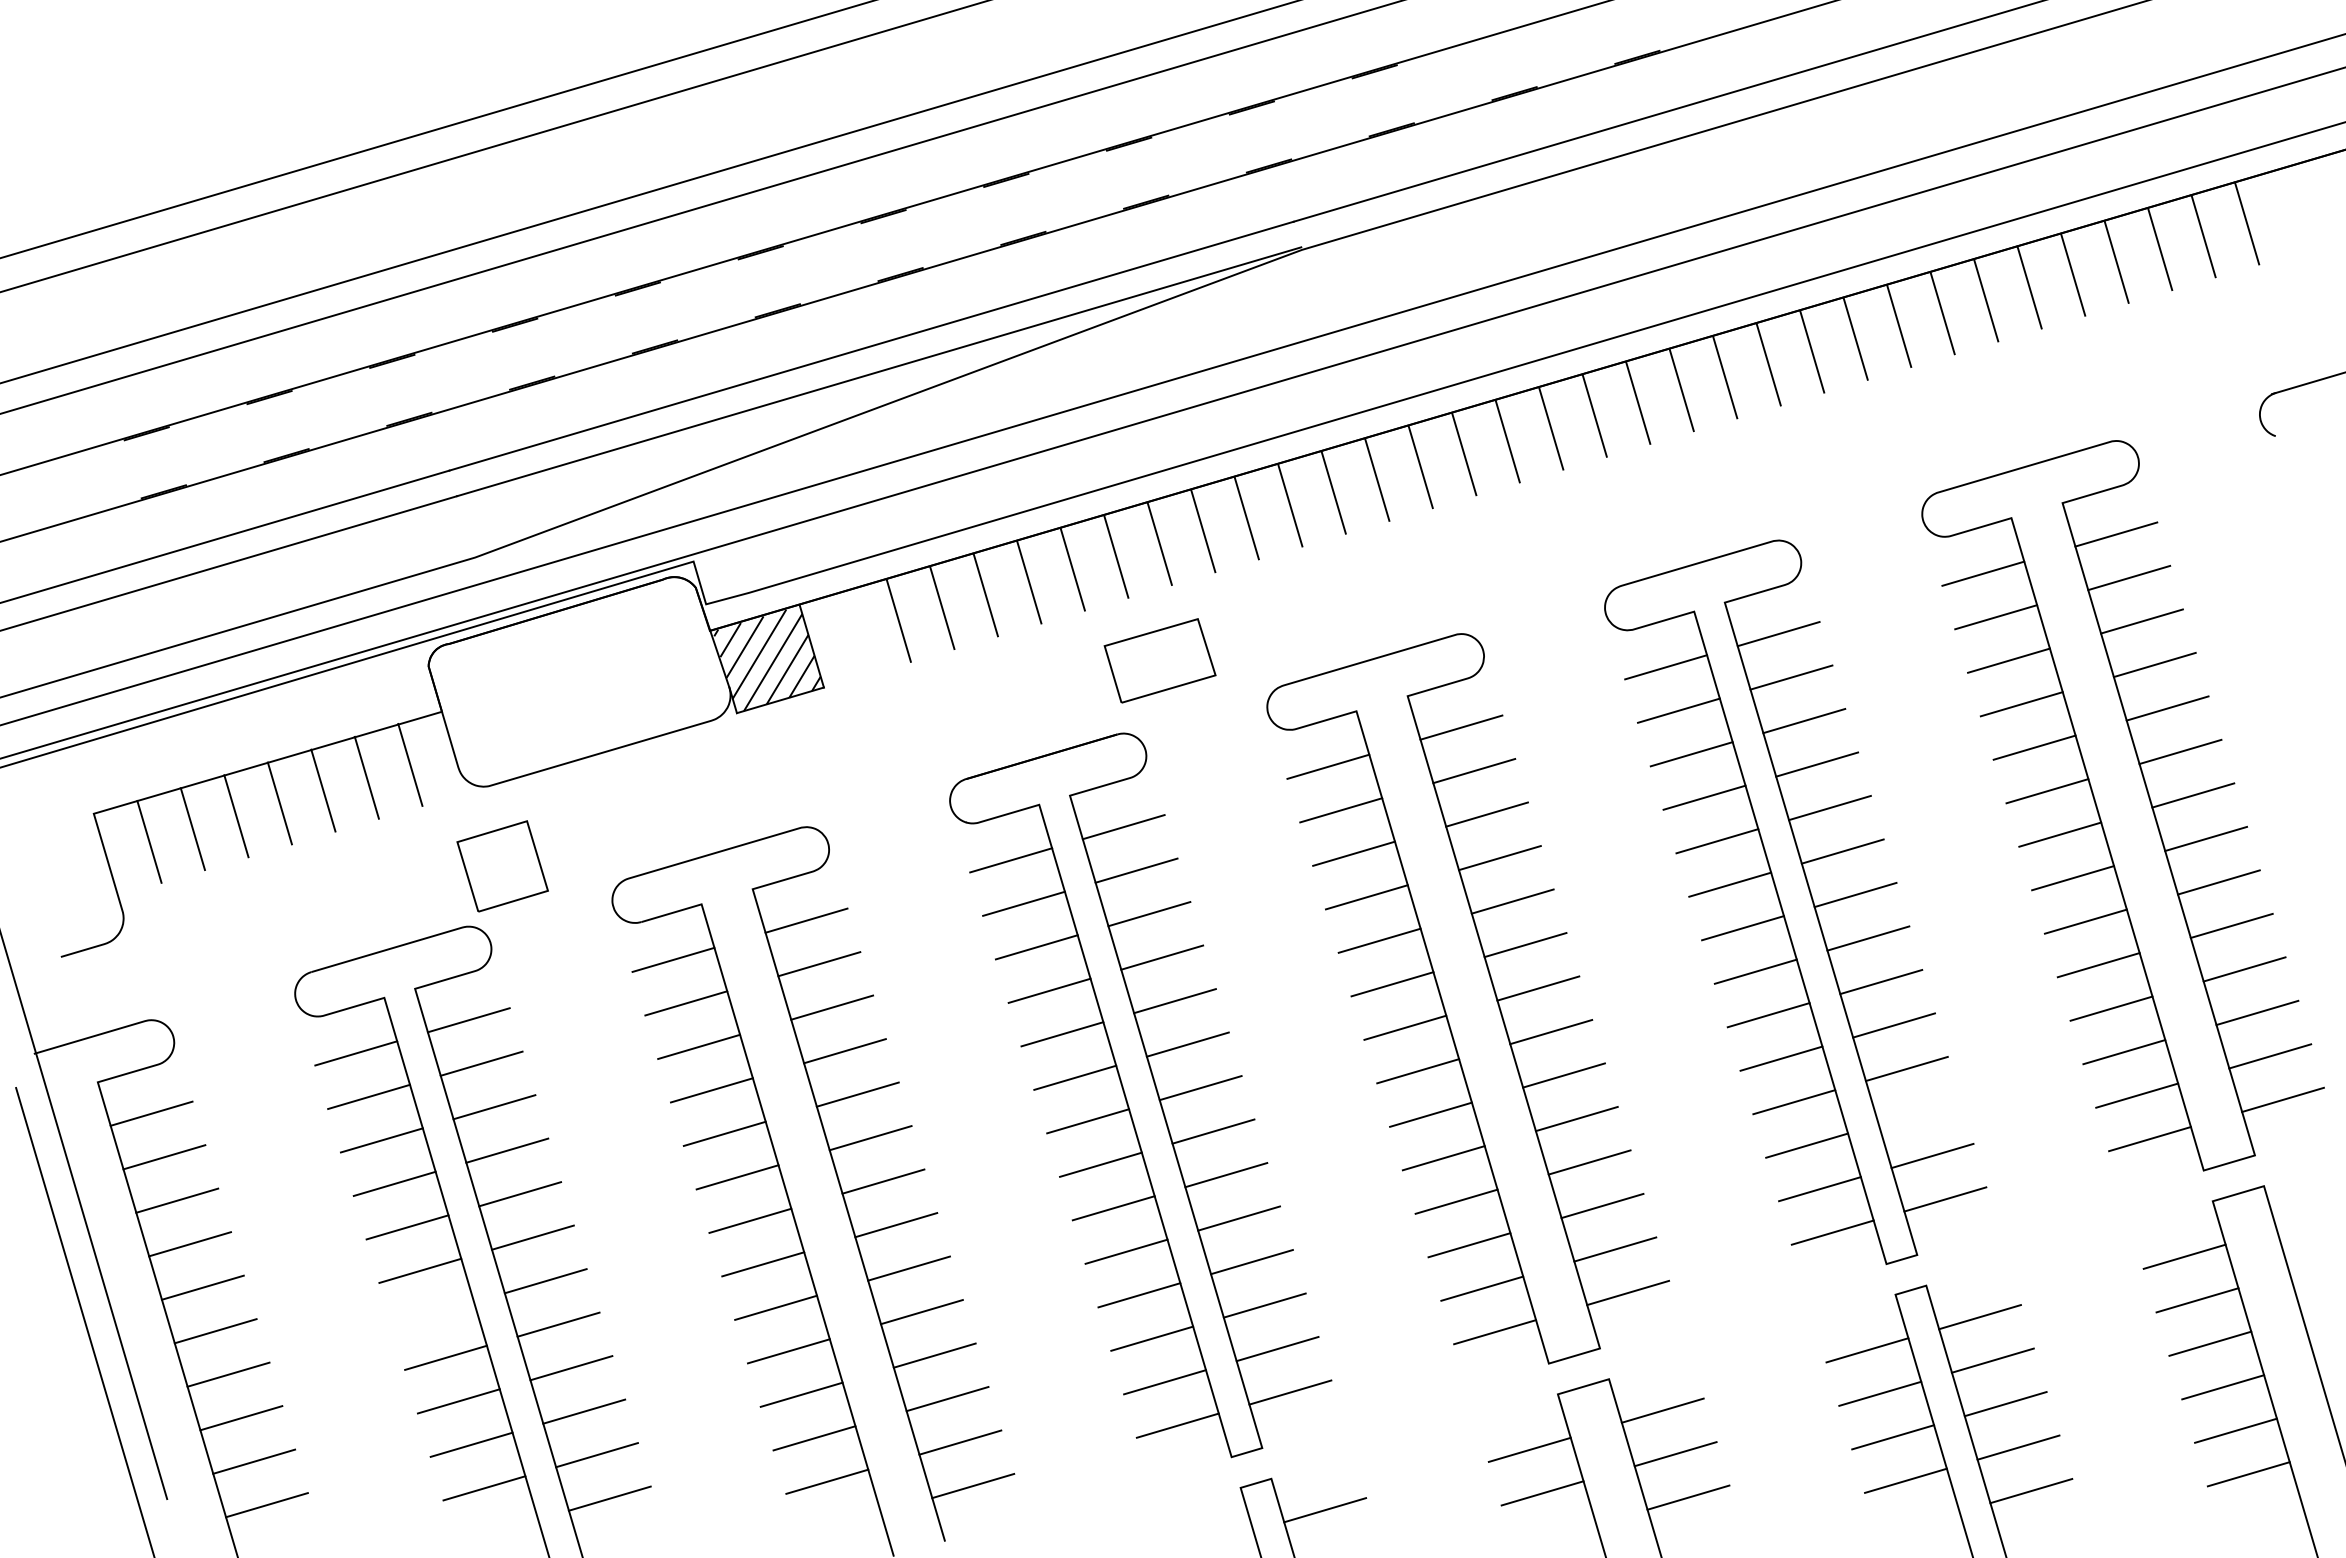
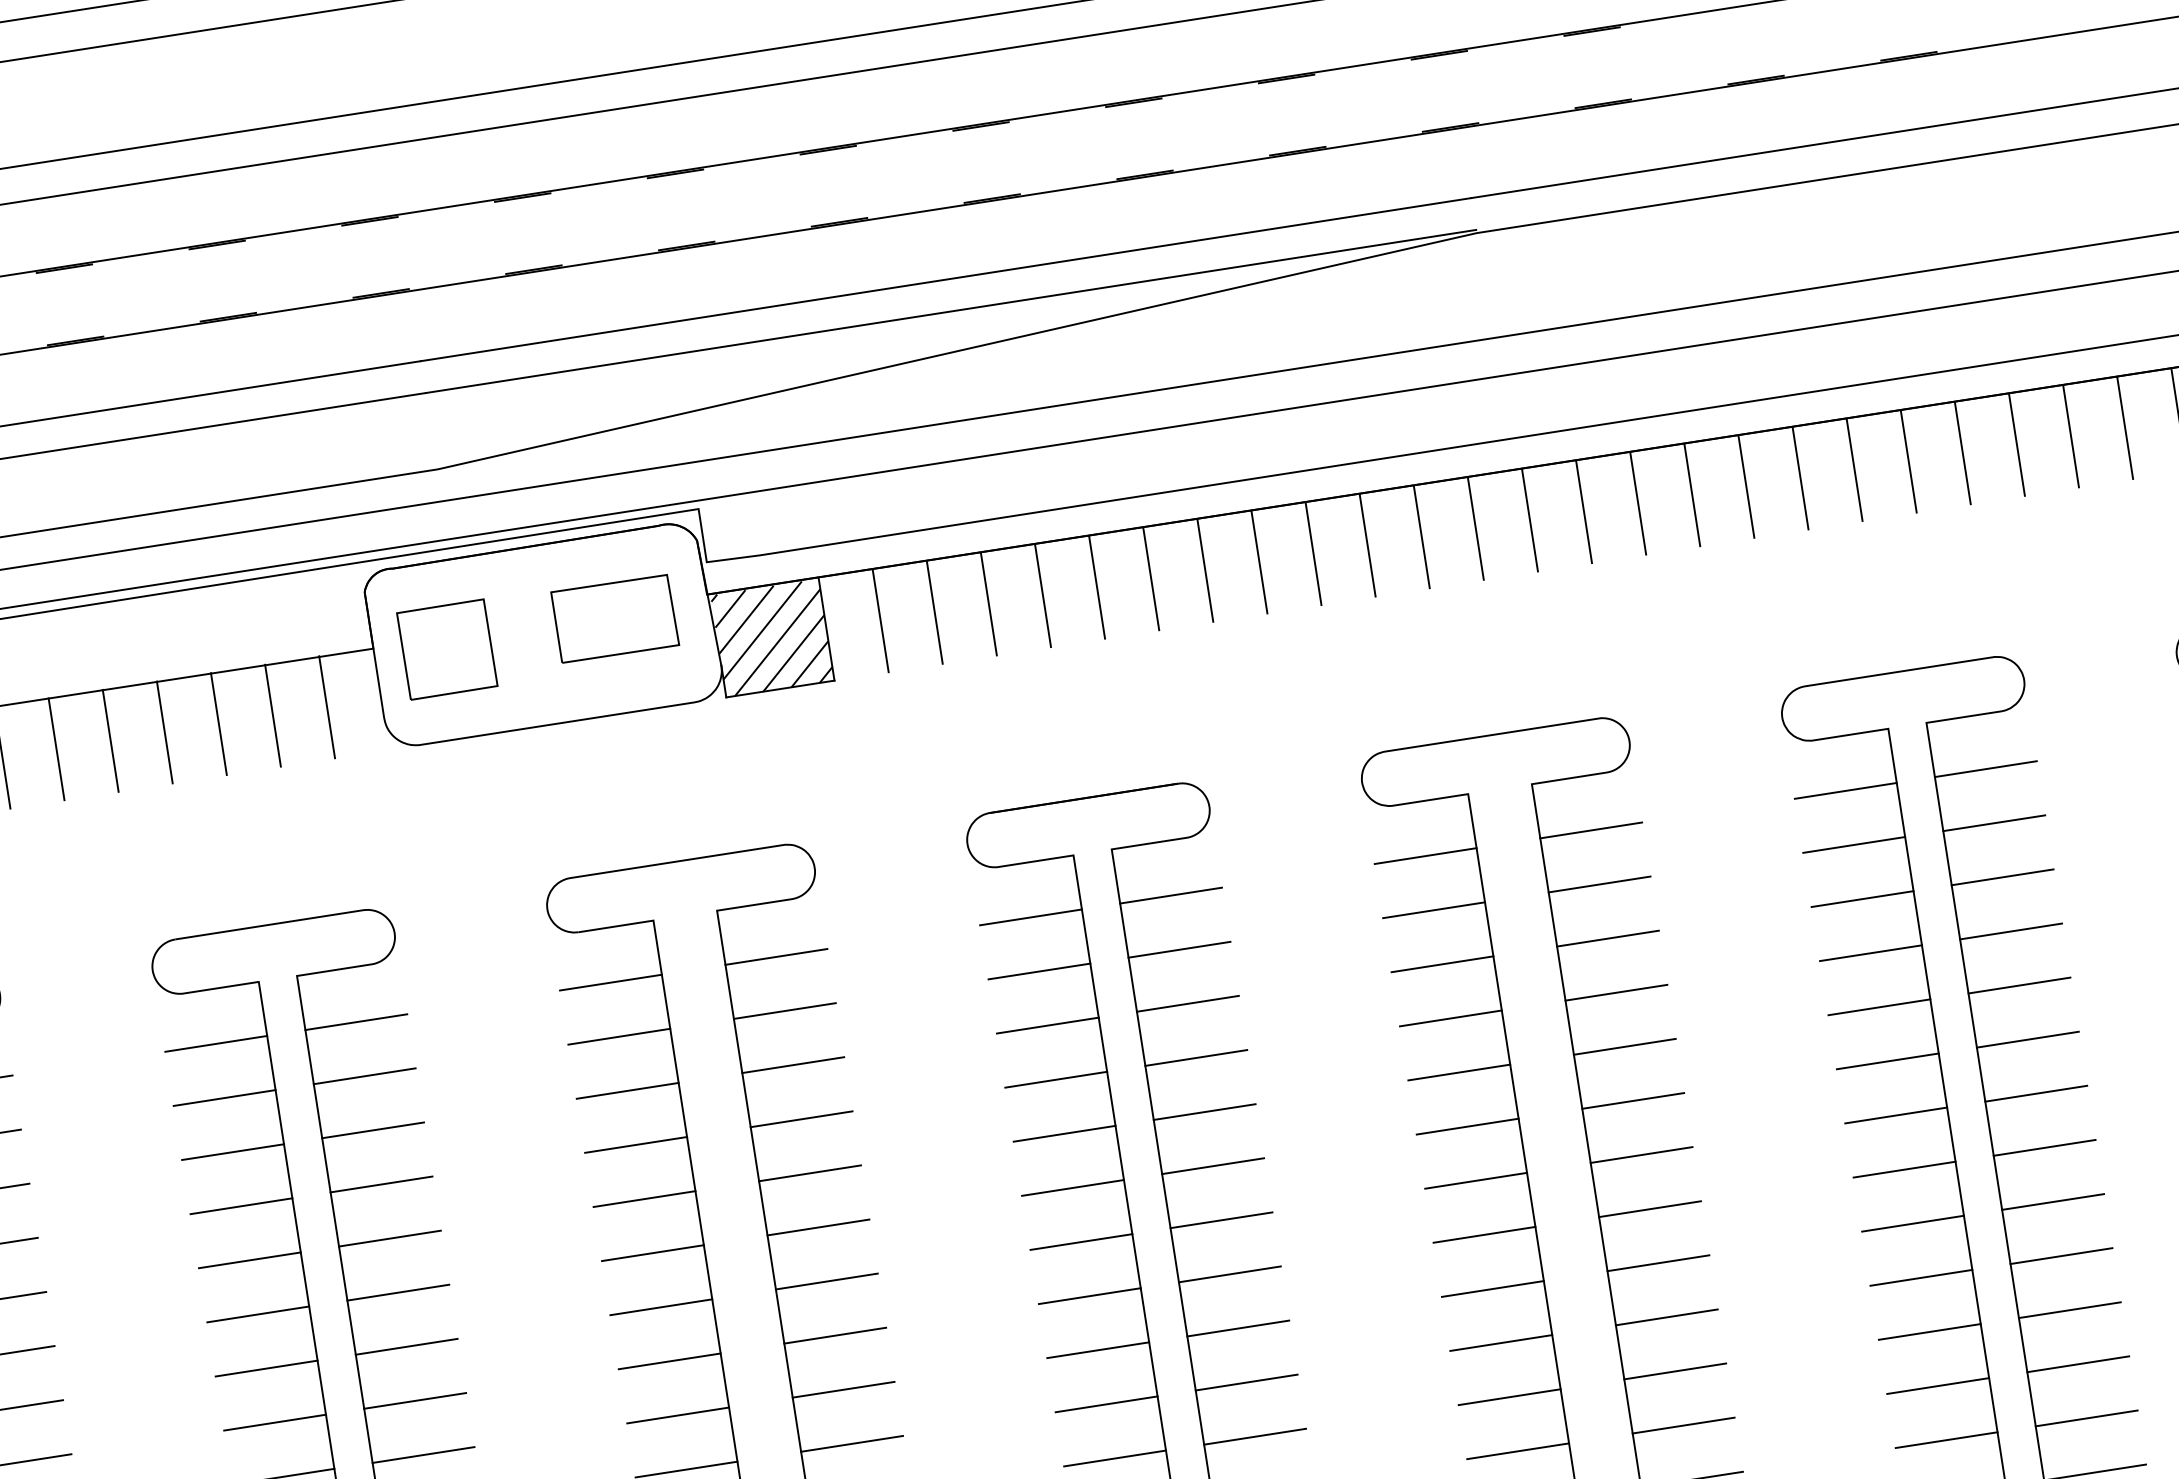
line: (855, 633) -> (880, 620), added
part: (1159, 660) -> (614, 618), moved
part: (502, 866) -> (447, 649), moved
line: (1919, 1112) -> (2078, 1364), added
line: (433, 1314) -> (267, 1368), added

